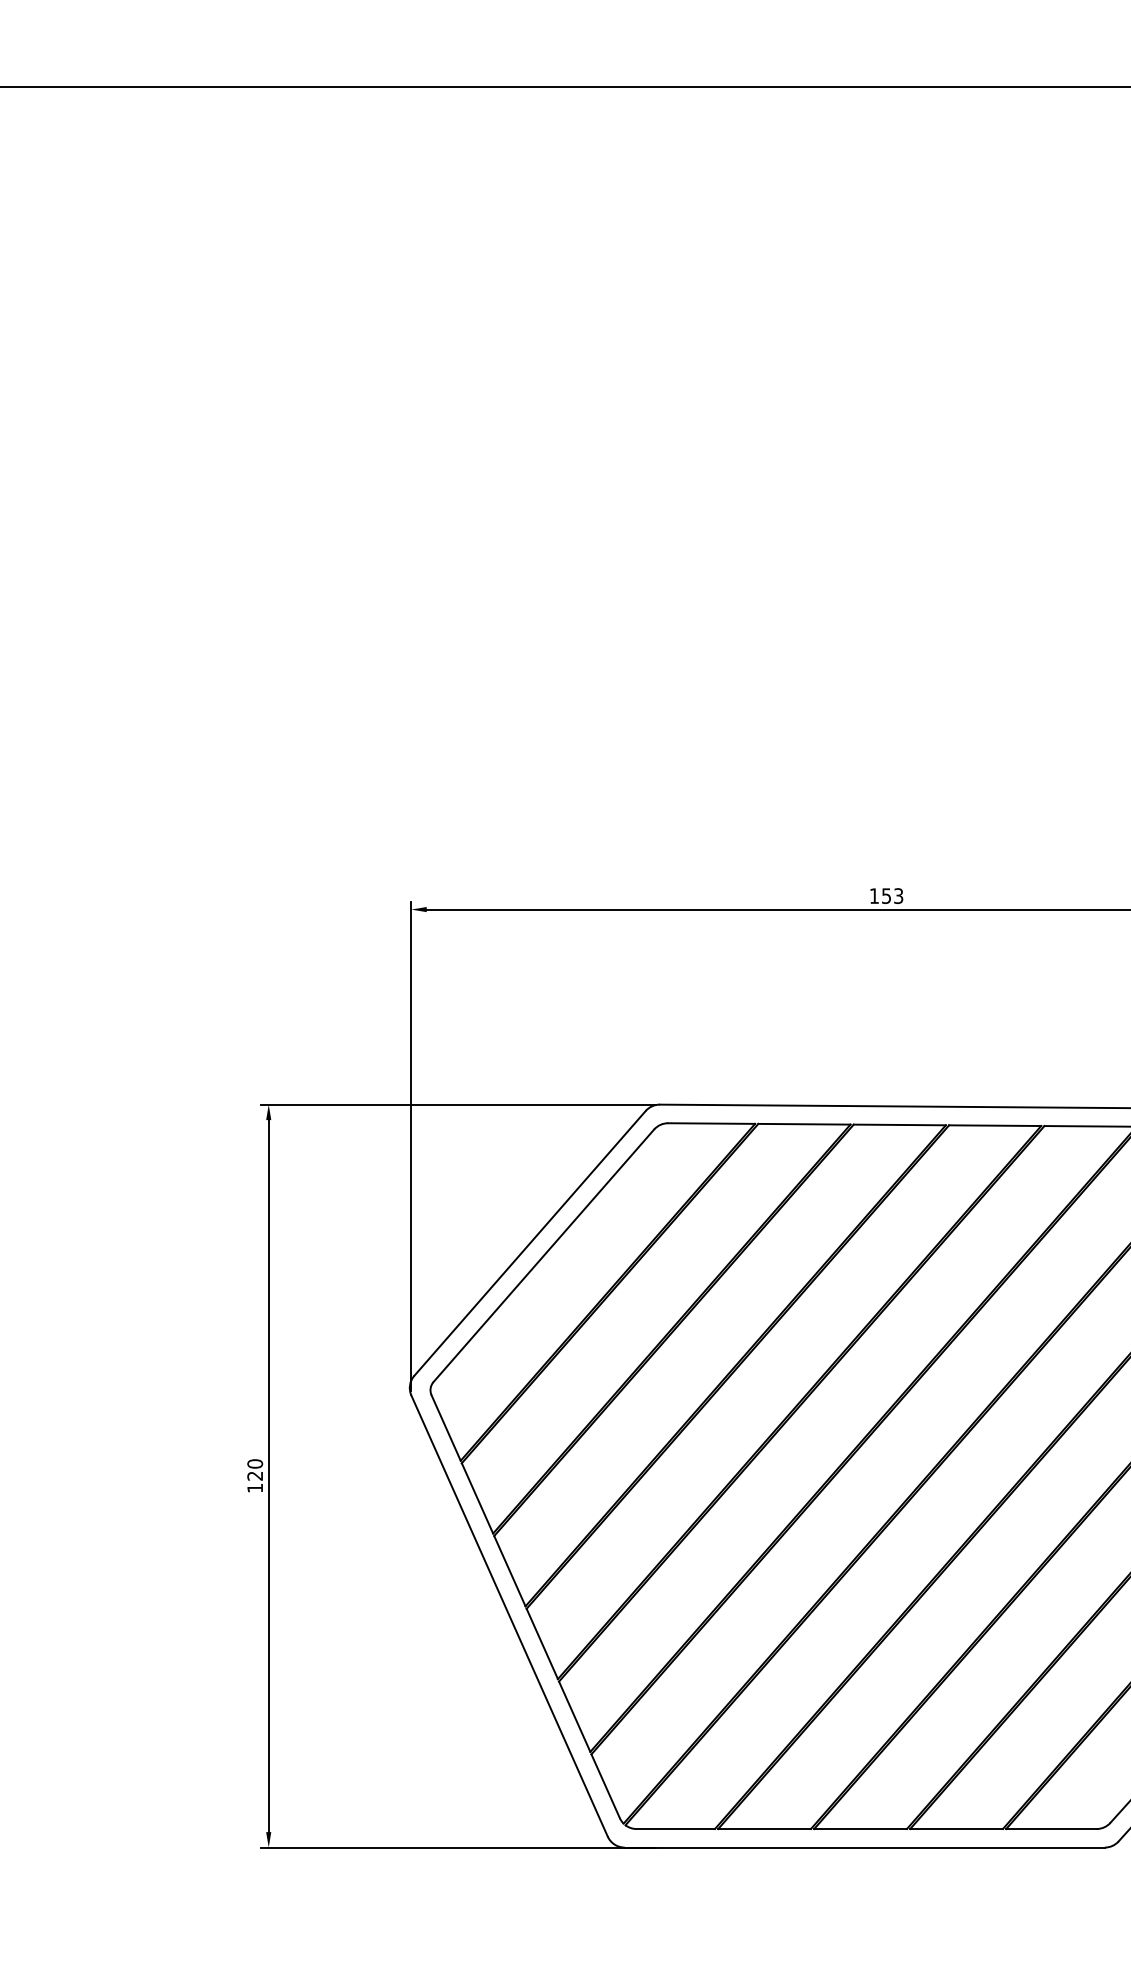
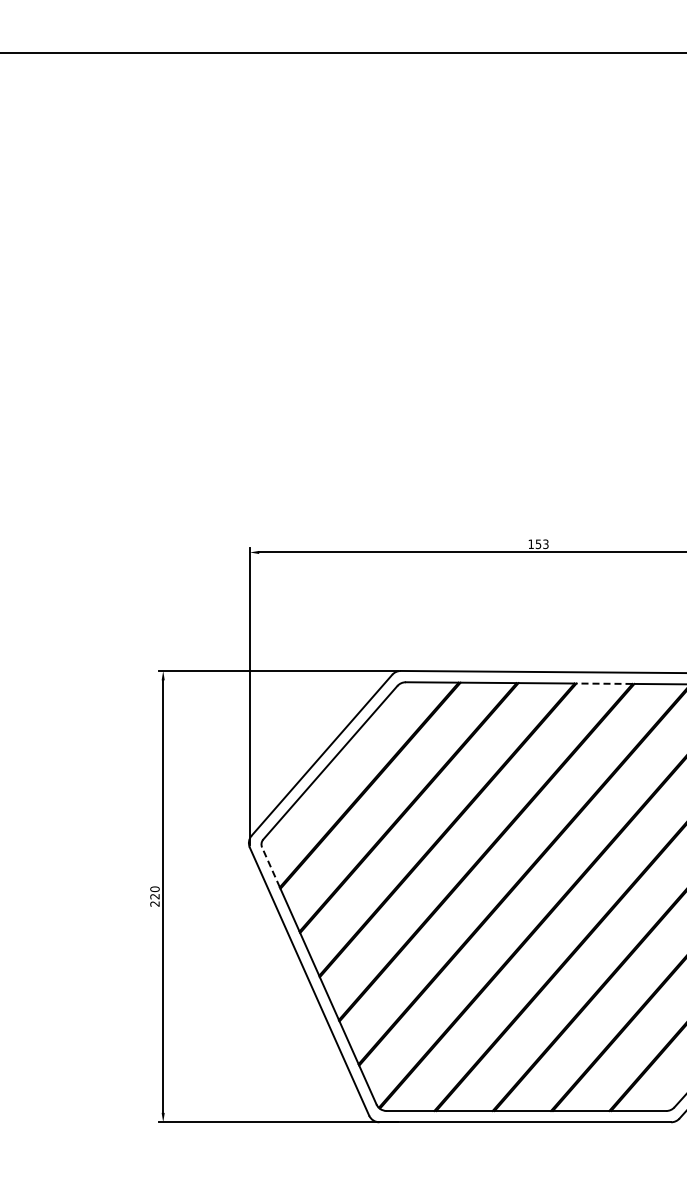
line: (995, 1125) -> (604, 683), solid -> dashed
line: (445, 1428) -> (270, 867), solid -> dashed
text: (254, 1487) -> (154, 903), 120 -> 220

